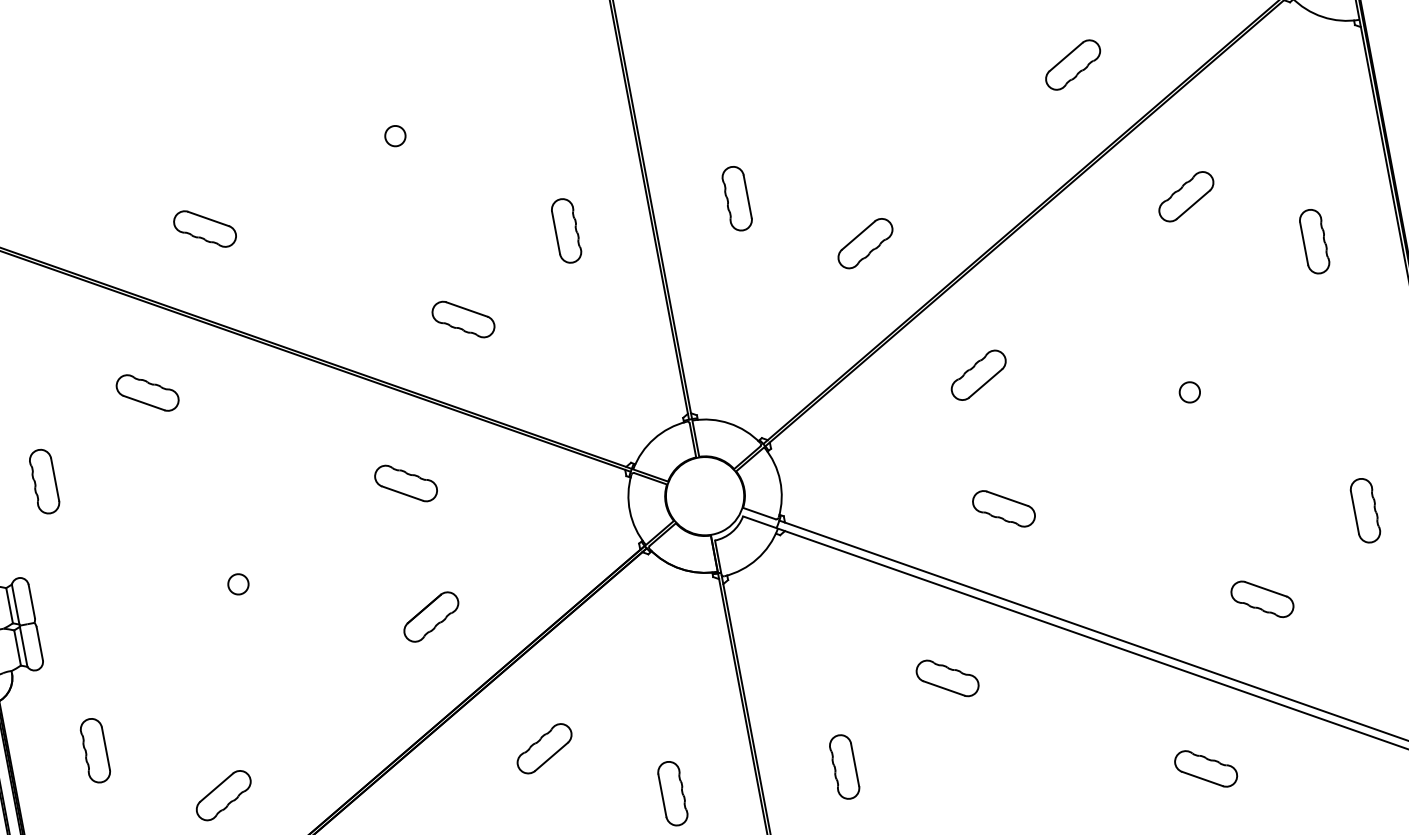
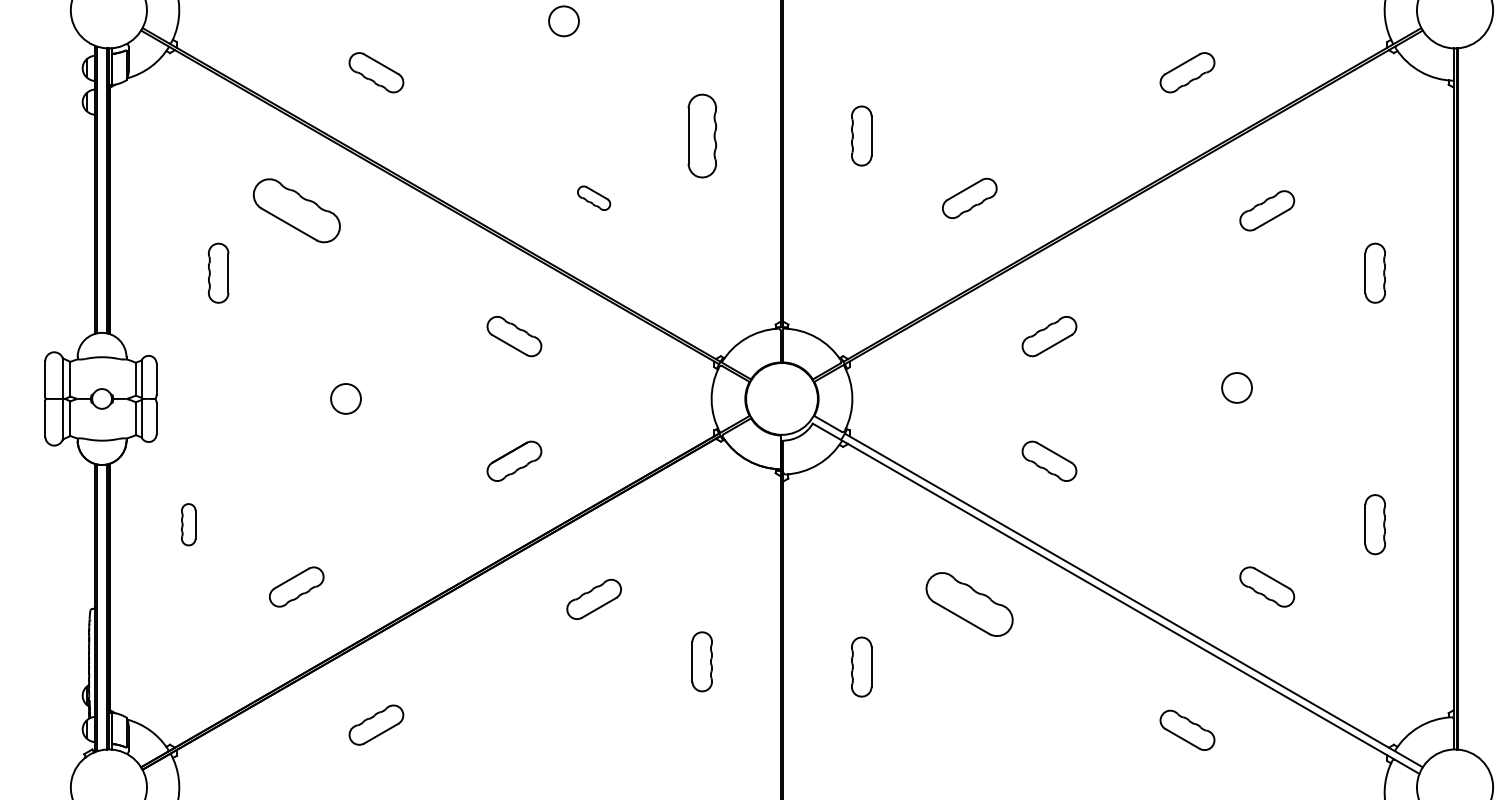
circle: (394, 136) -> (563, 21), size x1.6
part: (565, 230) -> (701, 135), size x1.4
part: (462, 318) -> (593, 197), size x0.6
part: (147, 392) -> (296, 210), size x1.6
circle: (1189, 392) -> (1236, 387), size x1.6
part: (44, 480) -> (218, 272), moved
circle: (237, 583) -> (345, 398), size x1.6
part: (947, 678) -> (969, 604), size x1.6
part: (95, 750) -> (188, 524), size x0.7

